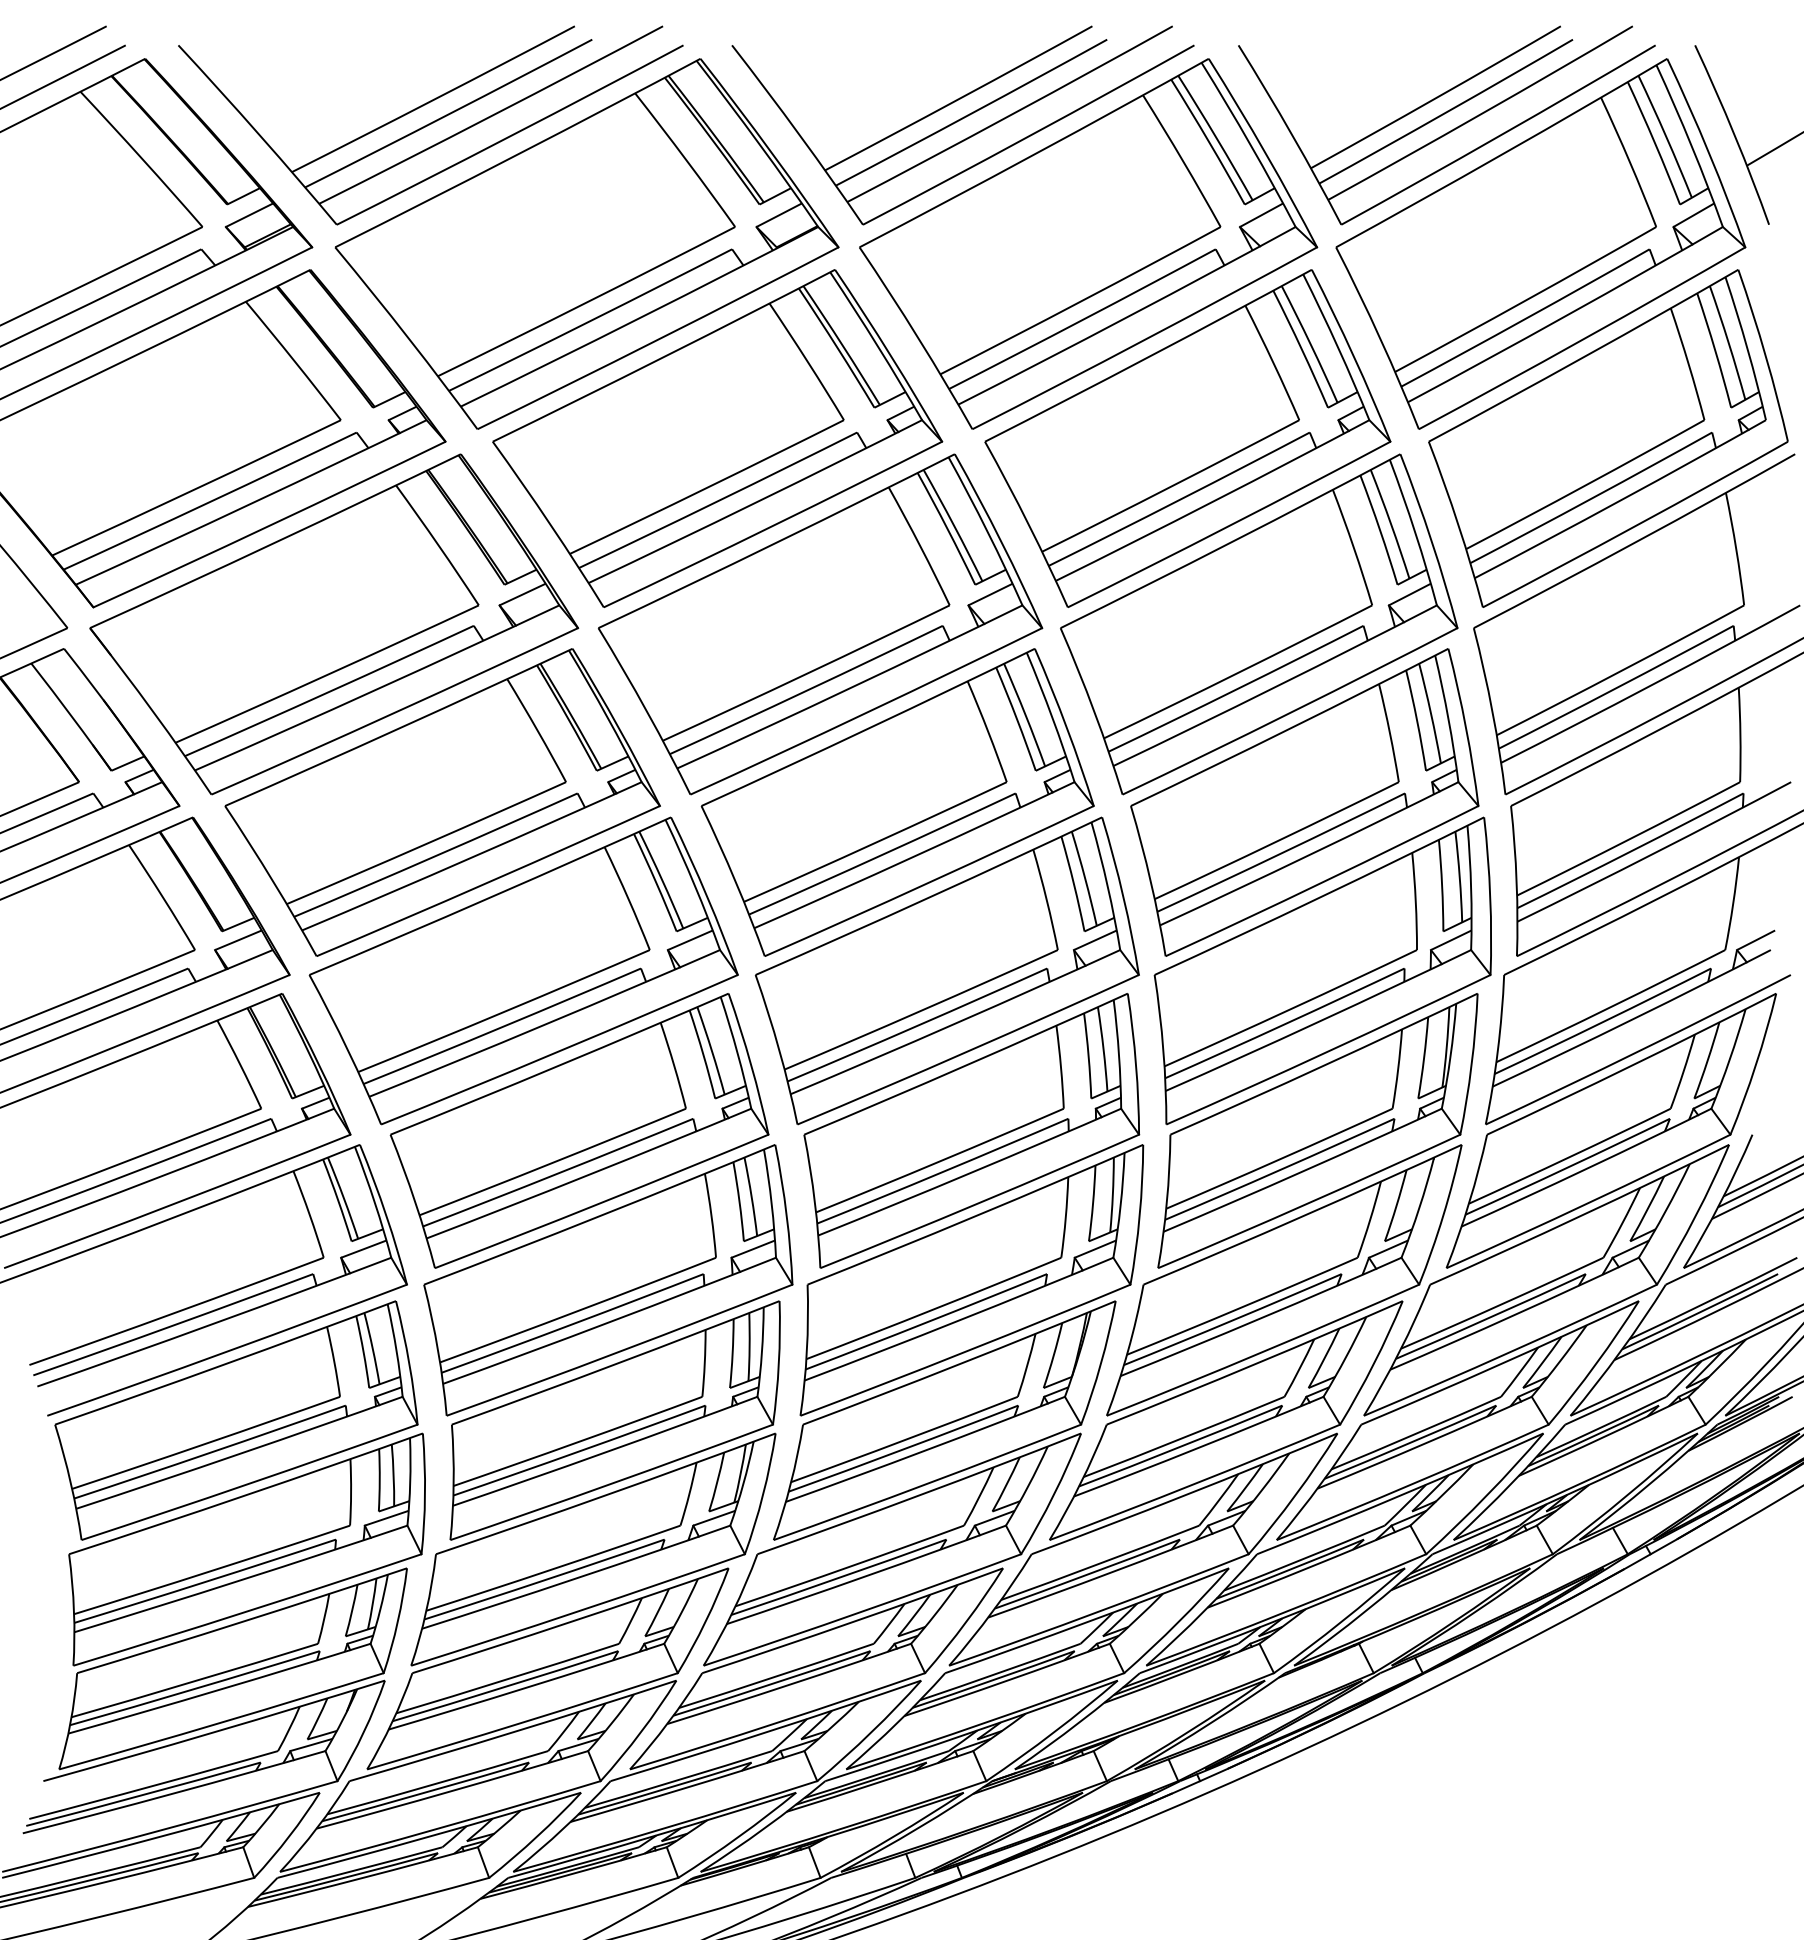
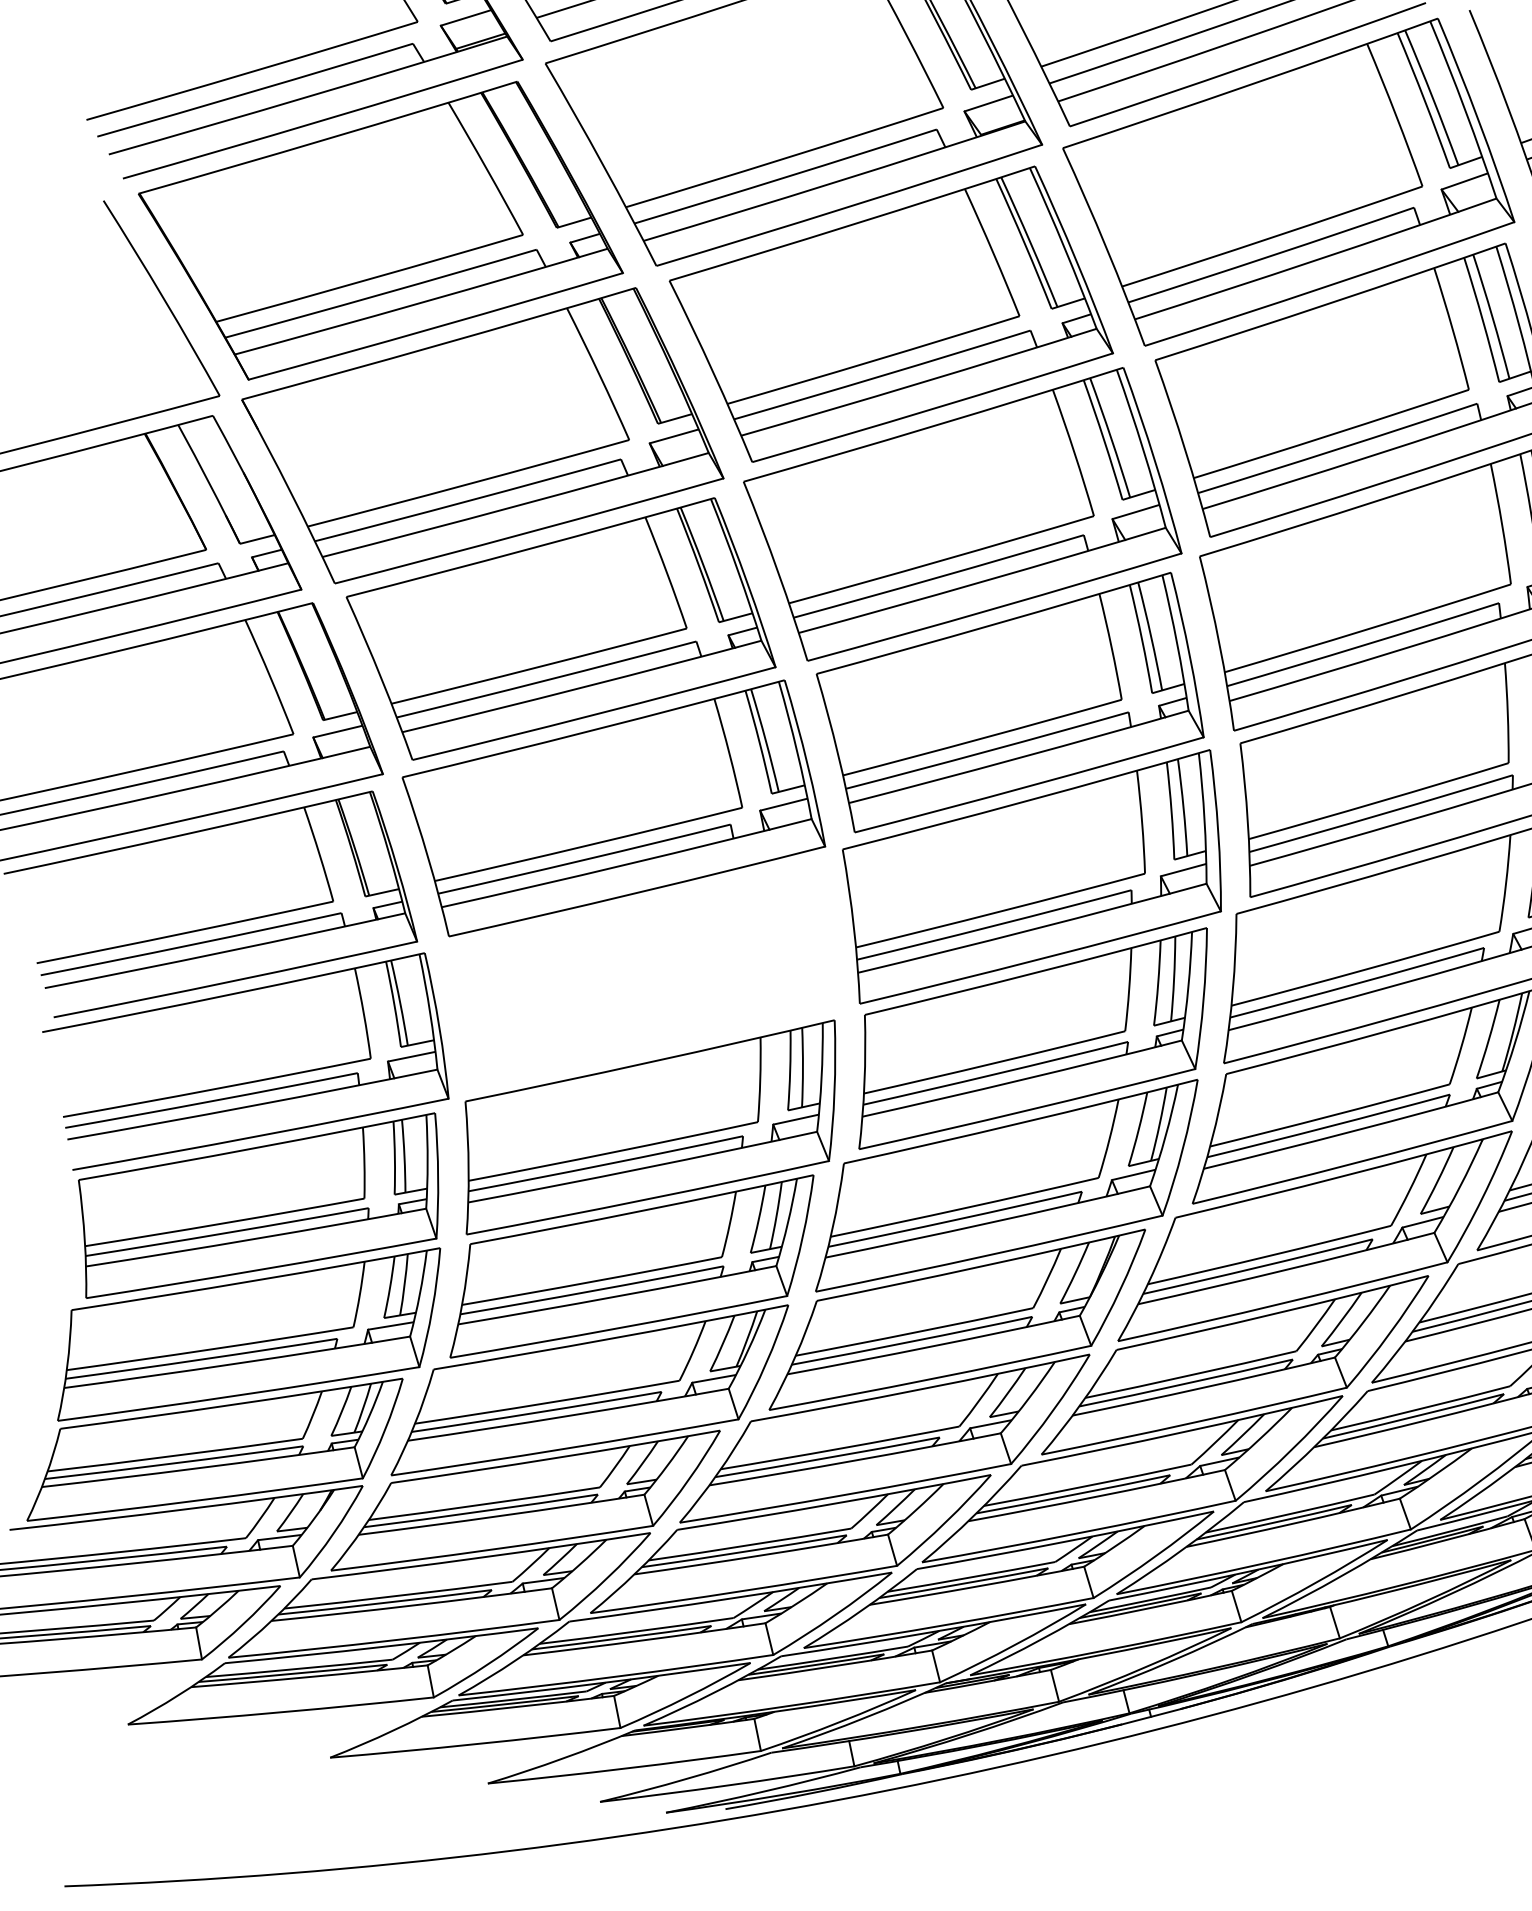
part: (579, 1130) -> (643, 974), removed

